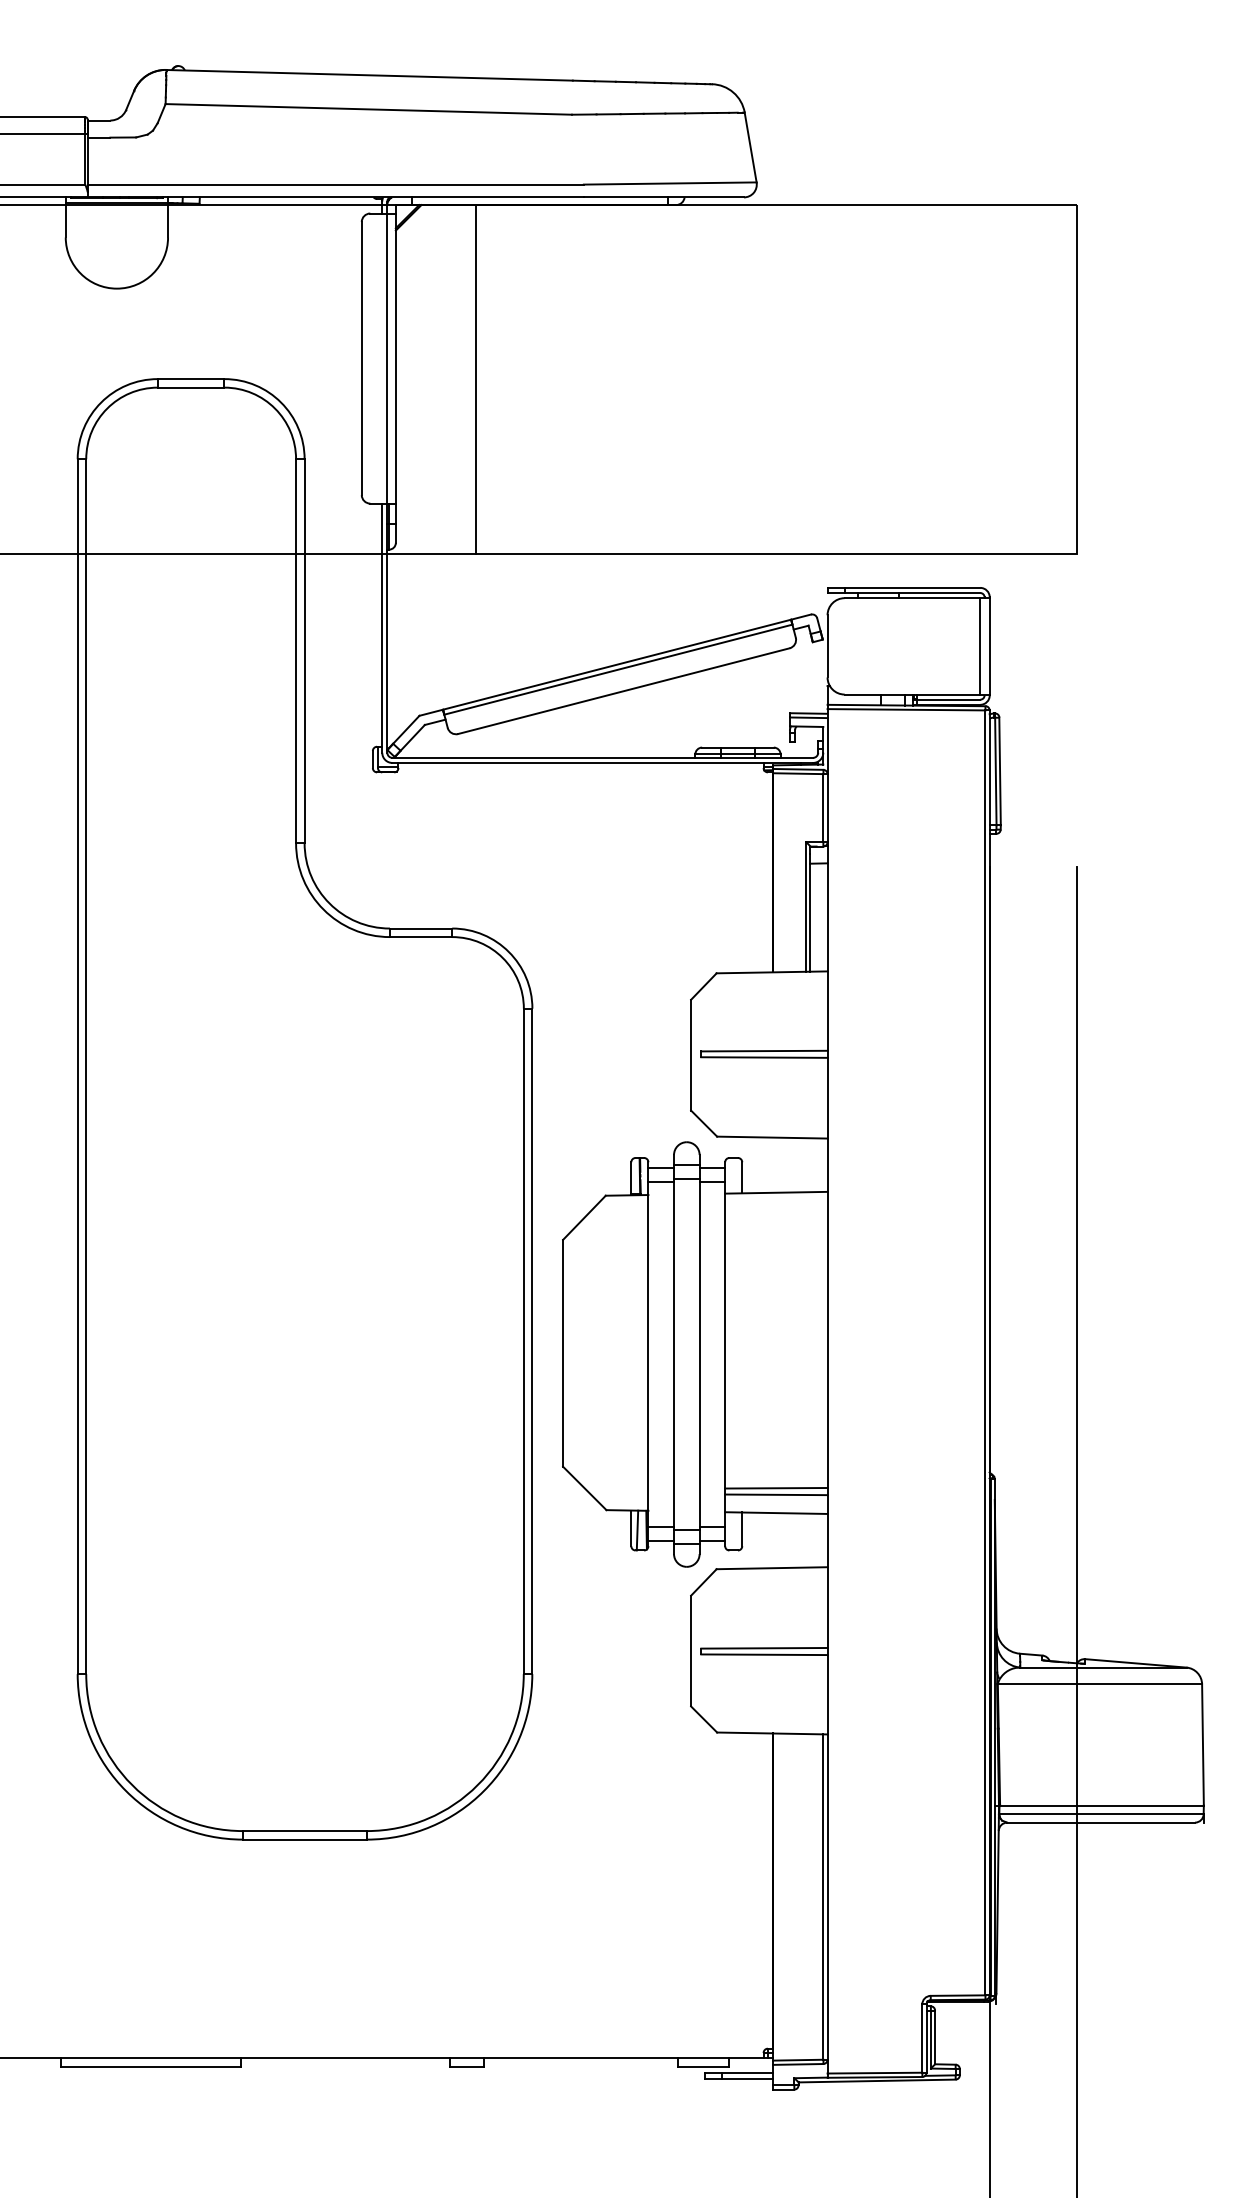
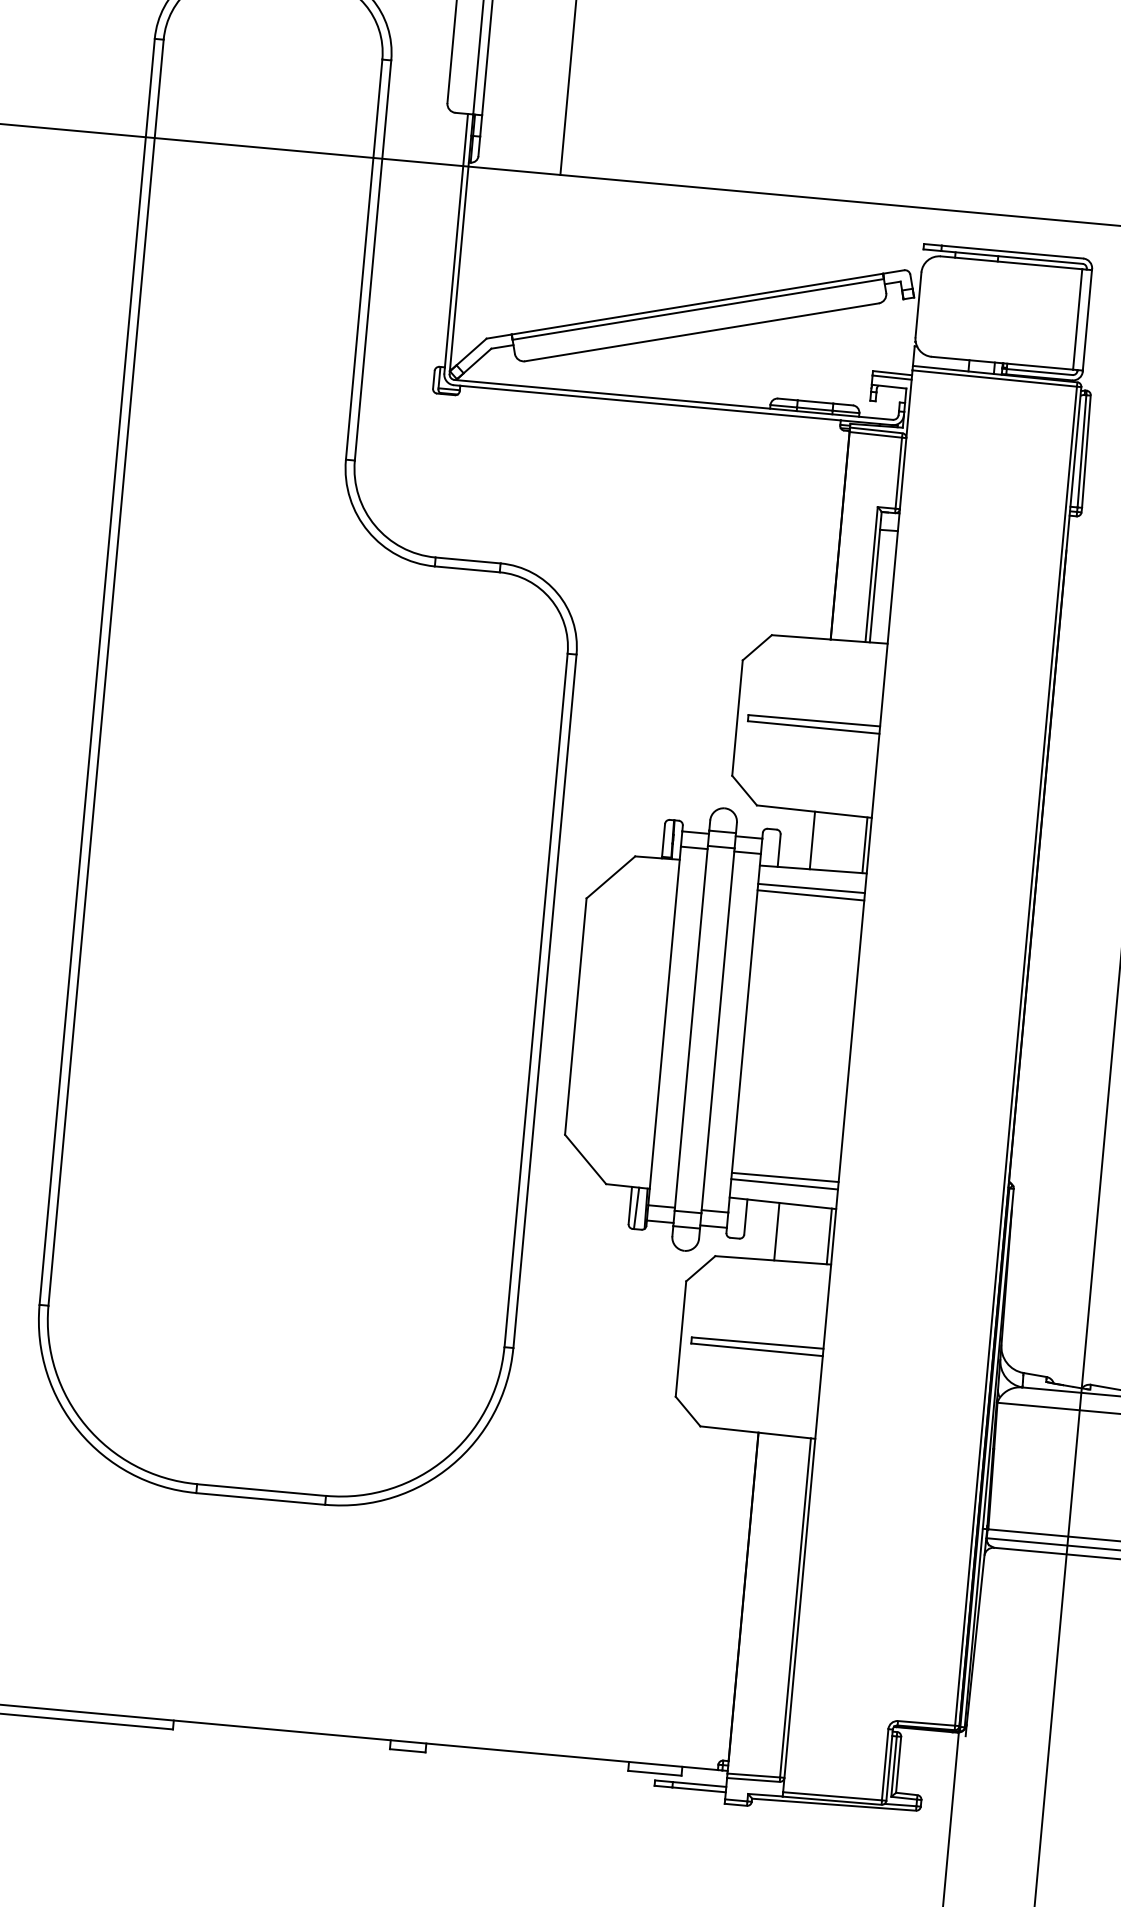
line: (773, 1164) -> (813, 839), added
line: (823, 1164) -> (865, 844), added
line: (776, 1210) -> (811, 888), added
line: (776, 1217) -> (811, 895), added
line: (773, 1540) -> (777, 1231), added
line: (823, 1540) -> (829, 1236), added

